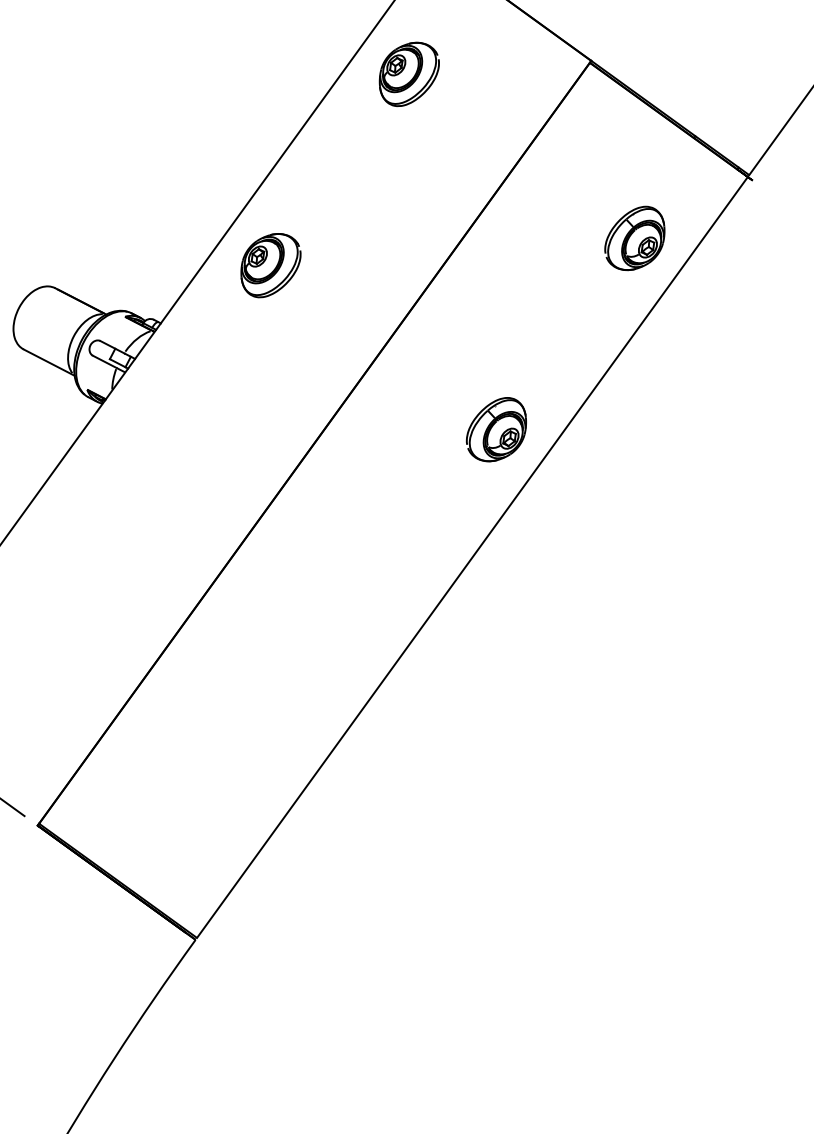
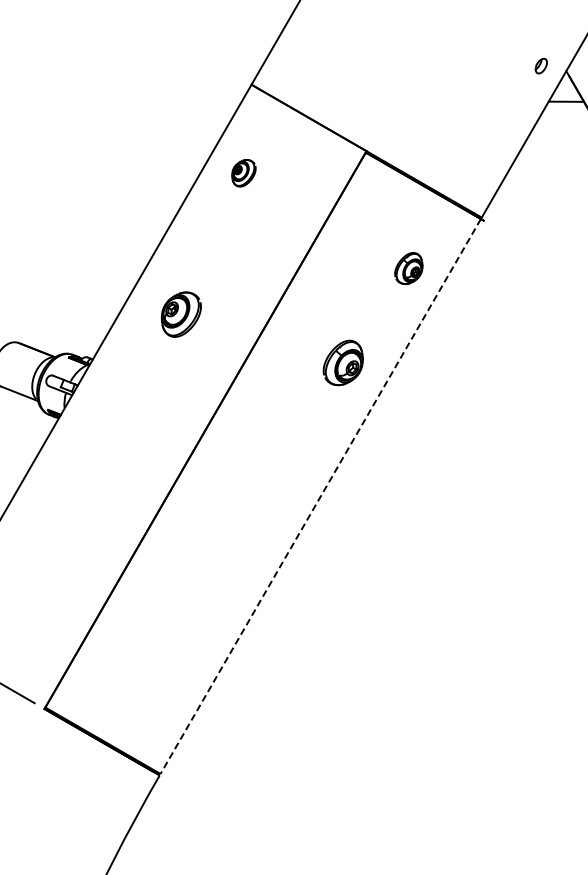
part: (408, 74) -> (243, 173), size x0.6
part: (634, 238) -> (408, 268), size x0.7
part: (269, 265) -> (180, 314), moved
part: (495, 428) -> (342, 362), moved
line: (472, 557) -> (320, 496), solid -> dashed

